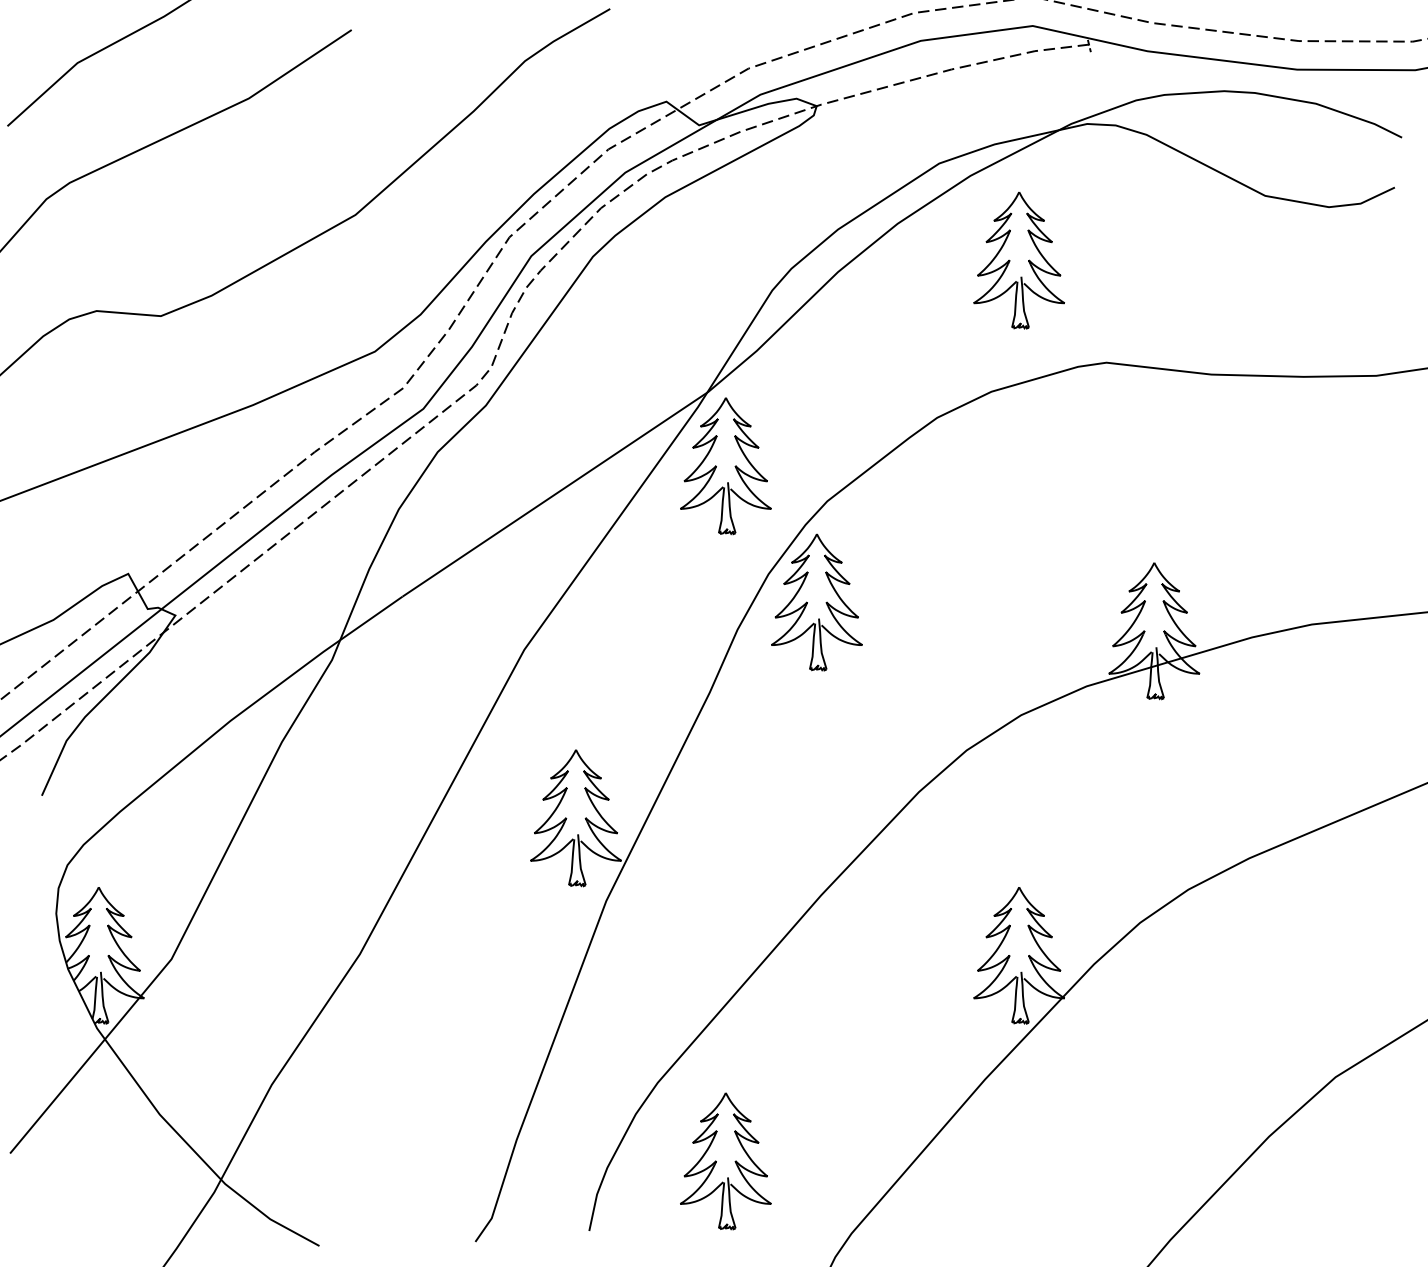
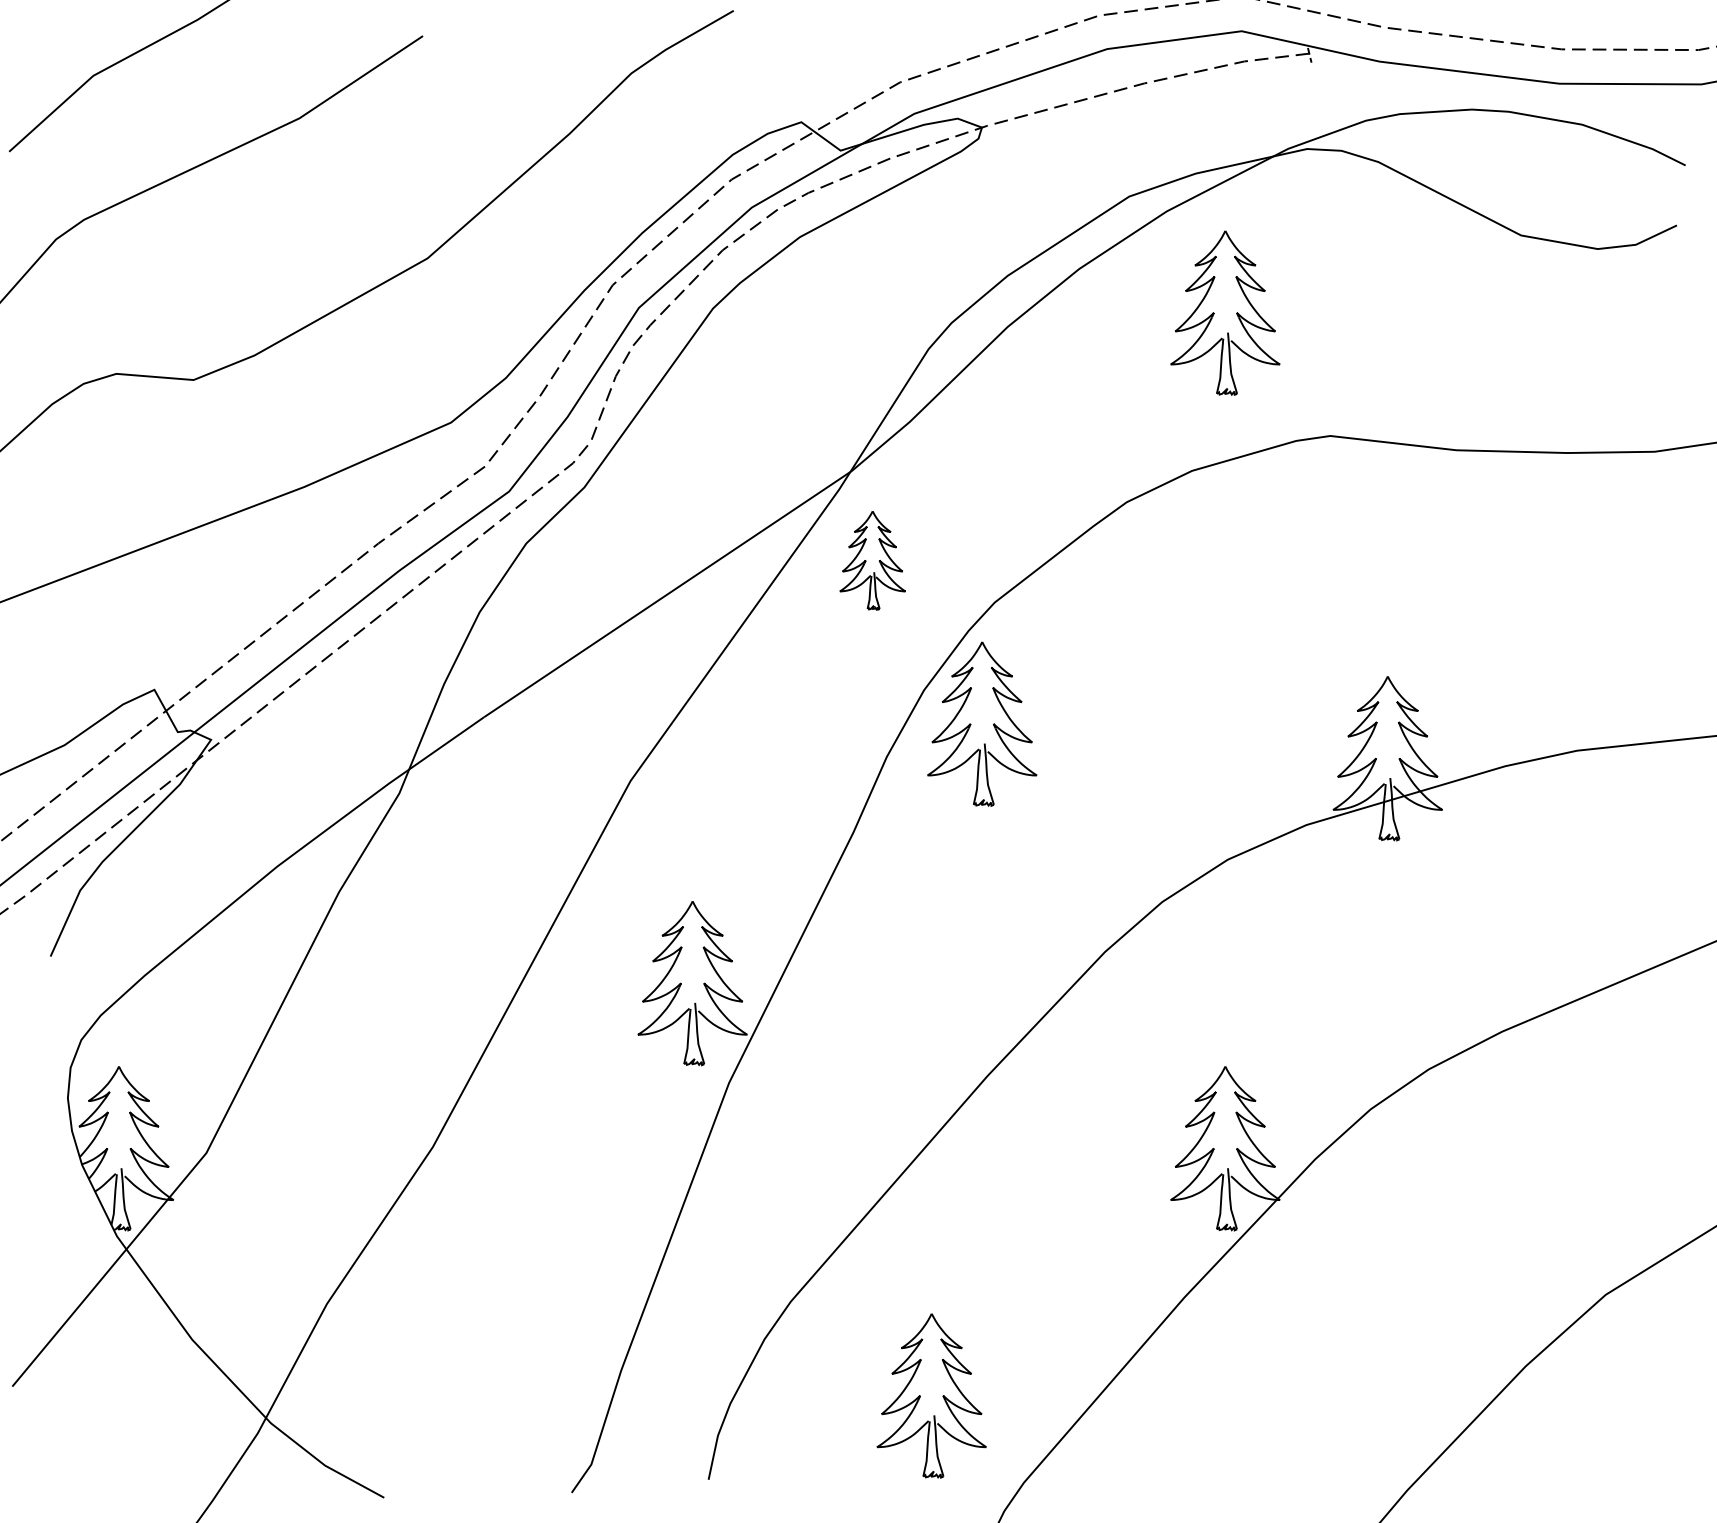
part: (725, 466) -> (872, 560), size x0.6
part: (725, 1160) -> (931, 1395), moved

